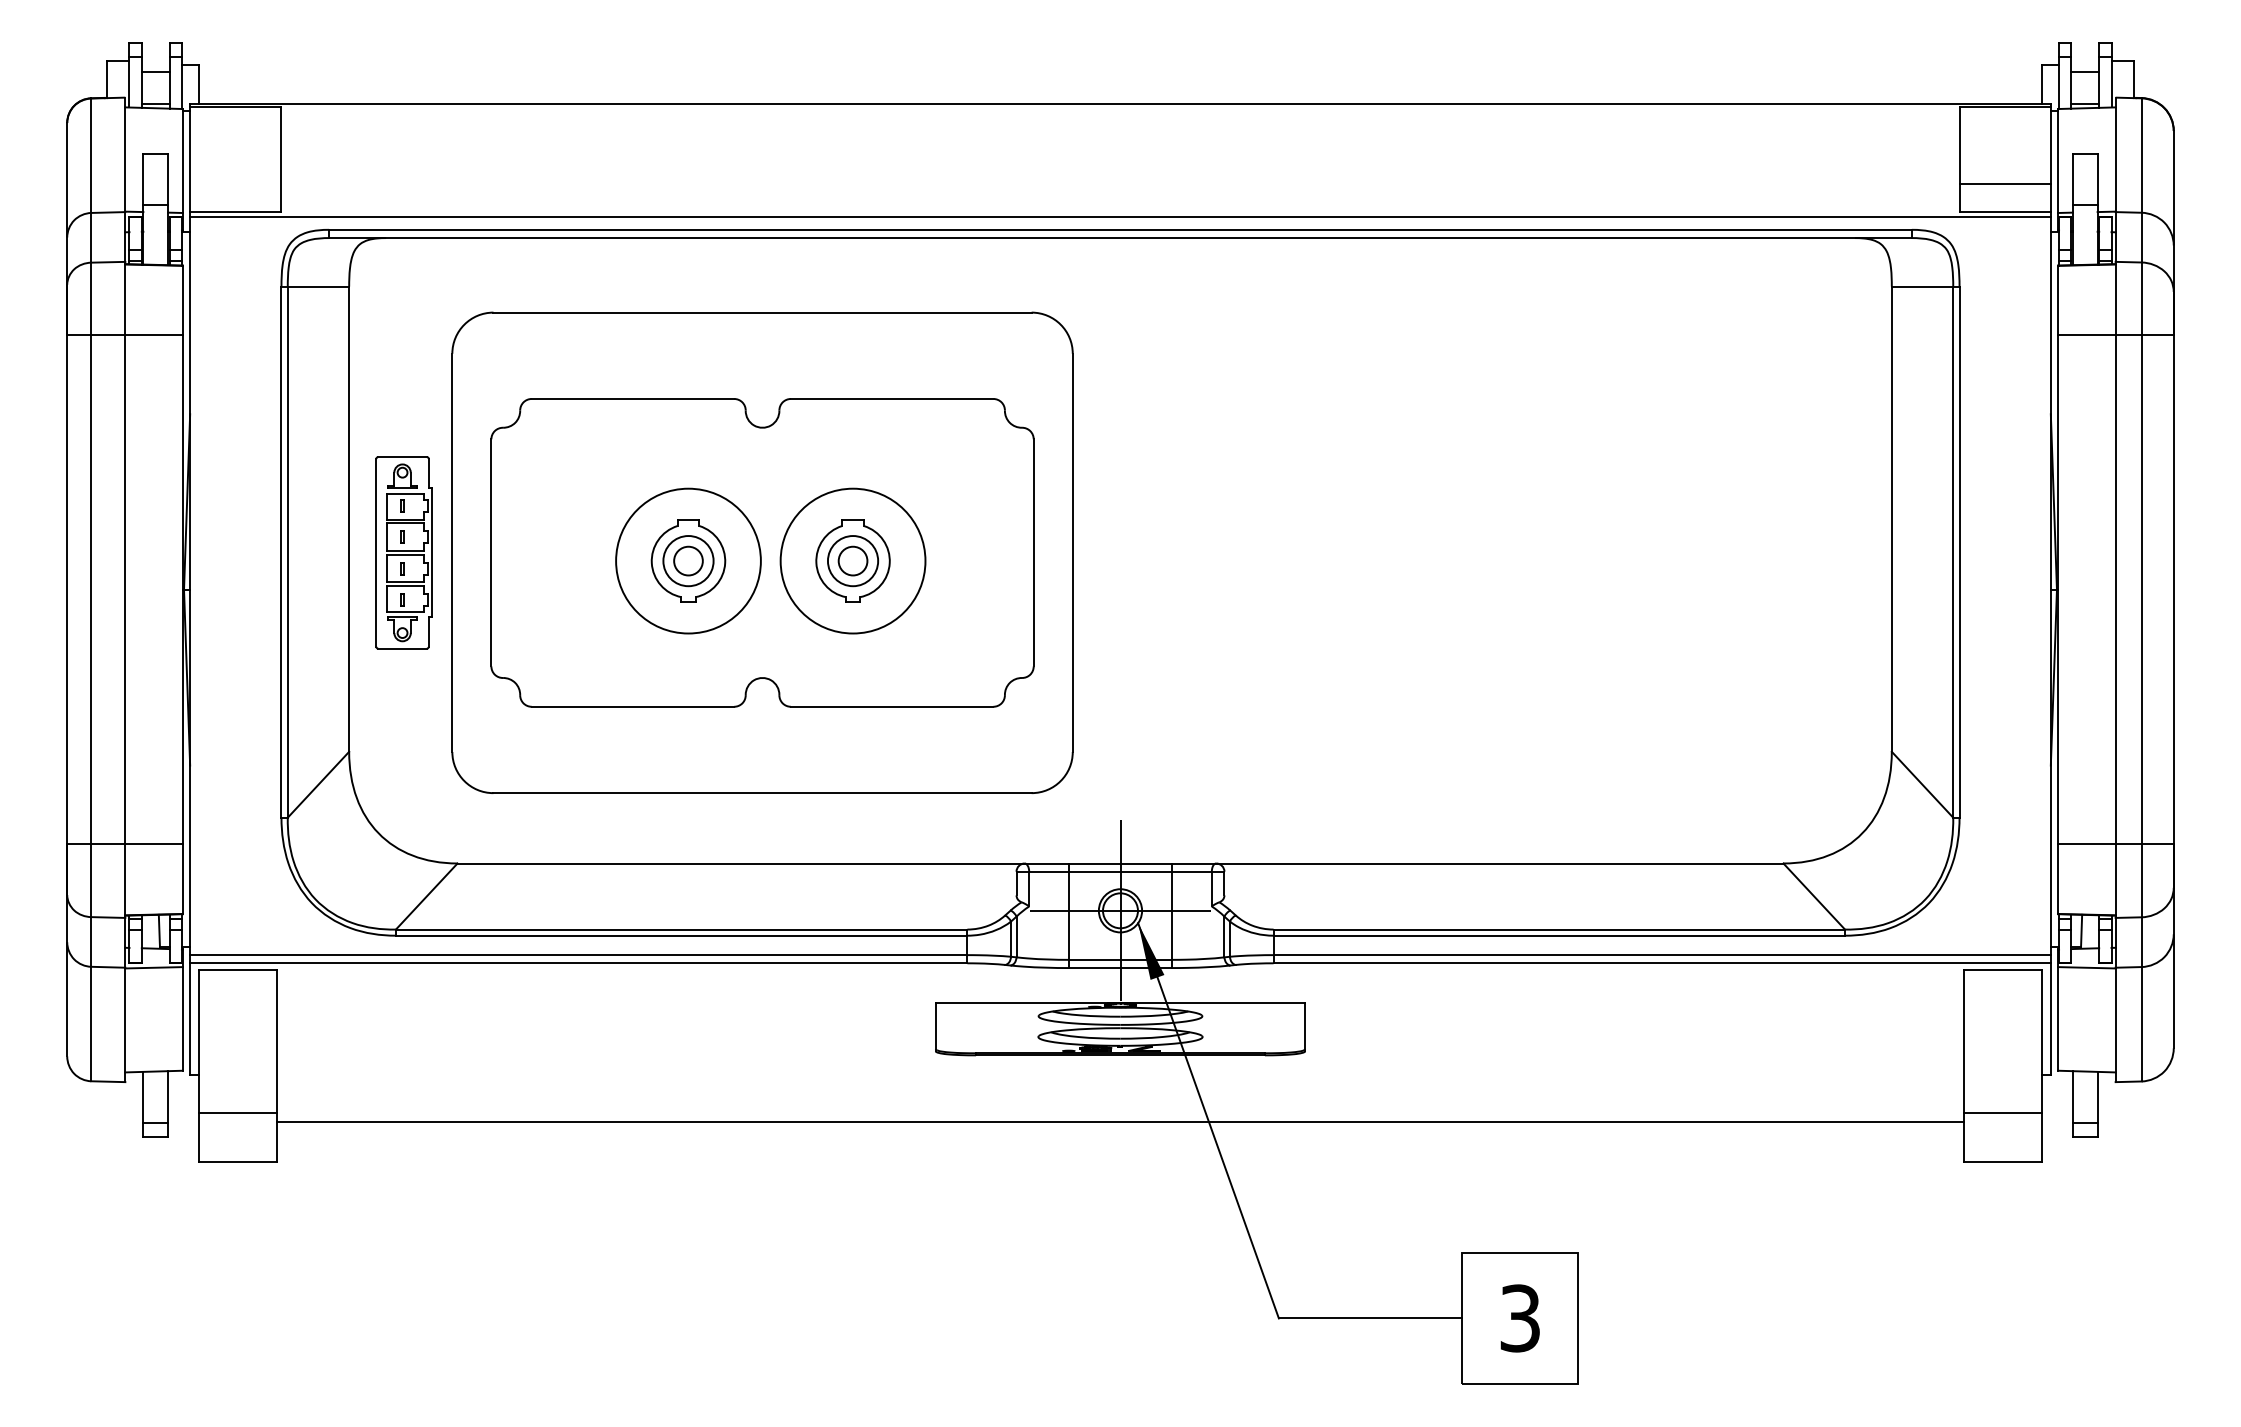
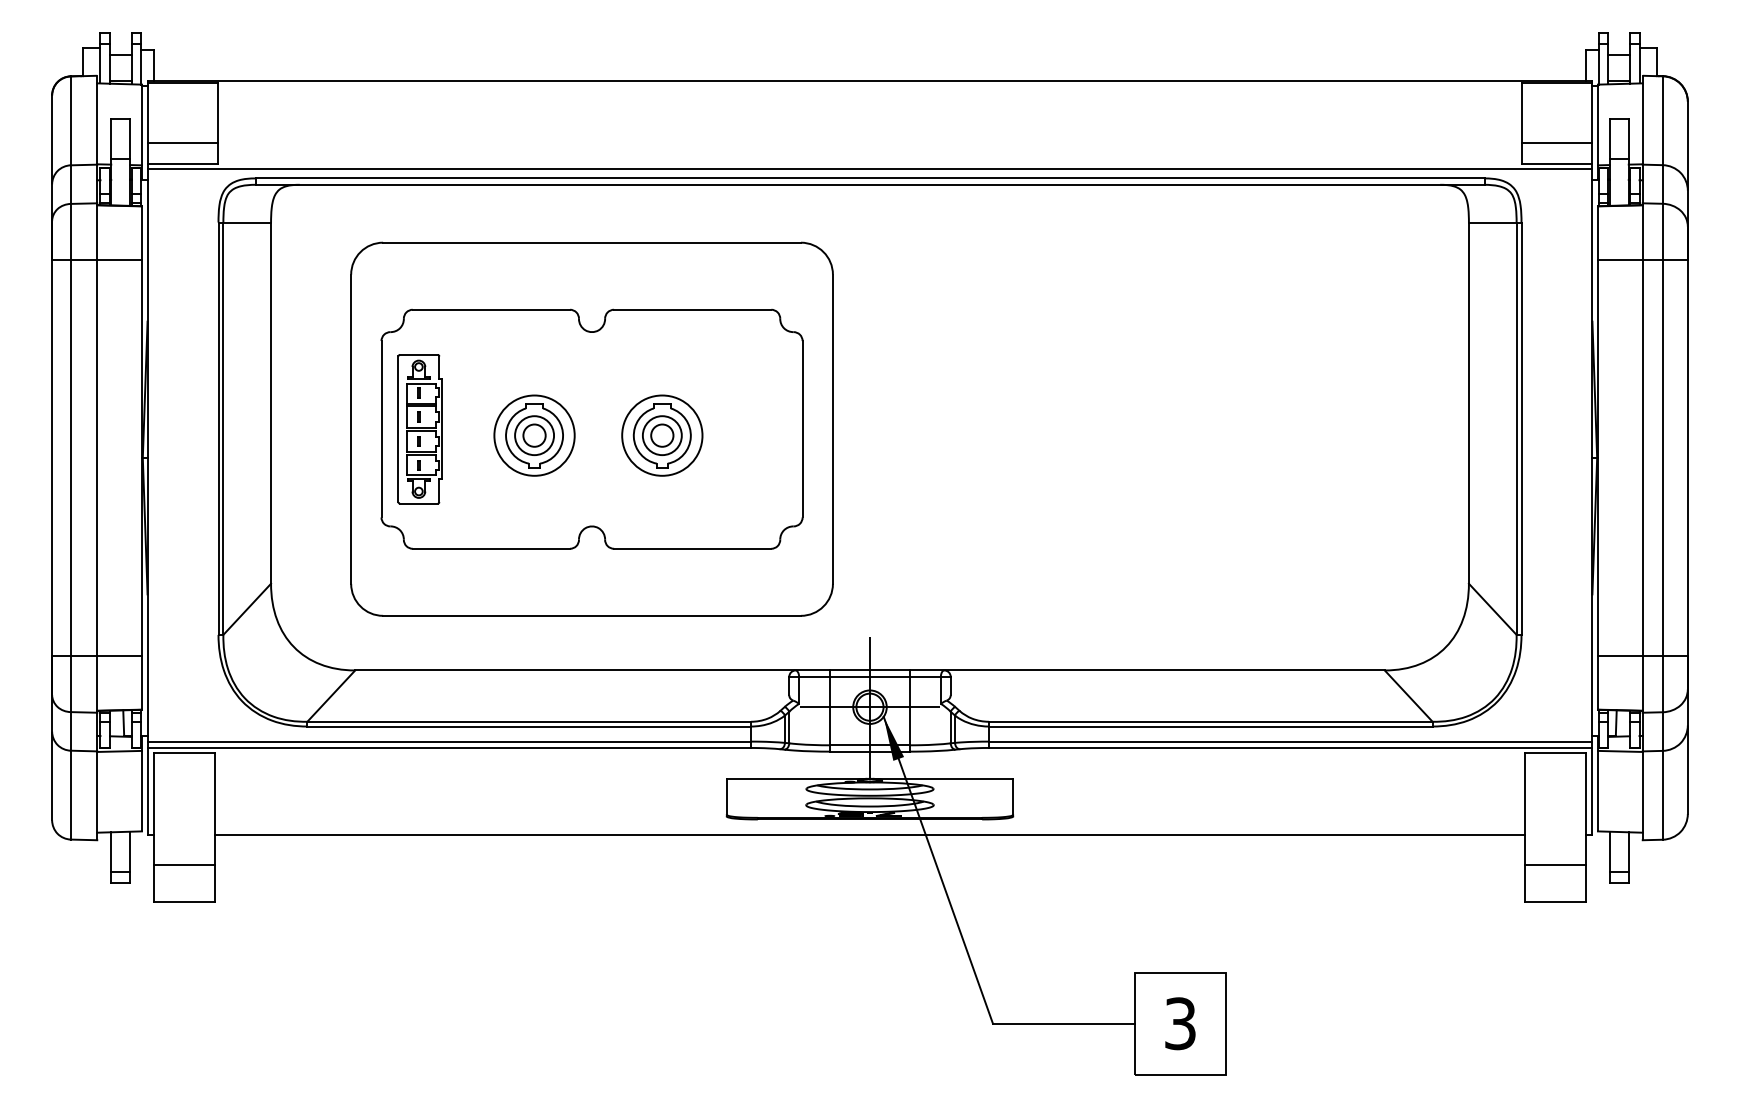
line: (235, 184) -> (182, 143), added
part: (403, 552) -> (419, 428), moved
circle: (688, 560) -> (534, 435), size x0.71
circle: (852, 560) -> (661, 435), size x0.71
line: (1120, 1122) -> (870, 835), moved

